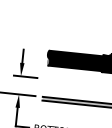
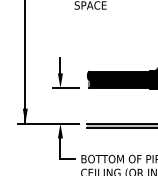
part: (26, 62) -> (65, 72), moved

